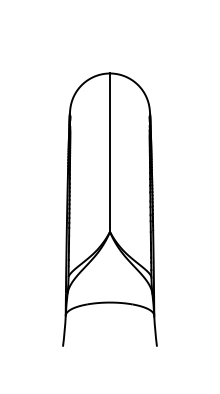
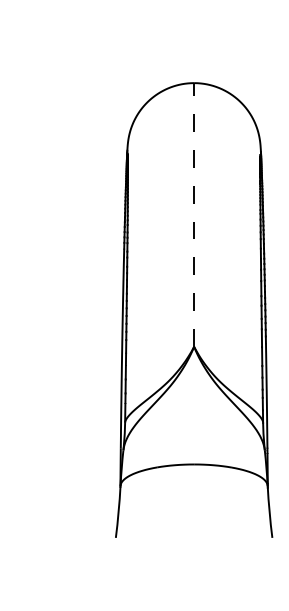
line: (110, 152) -> (194, 214), solid -> dashed

